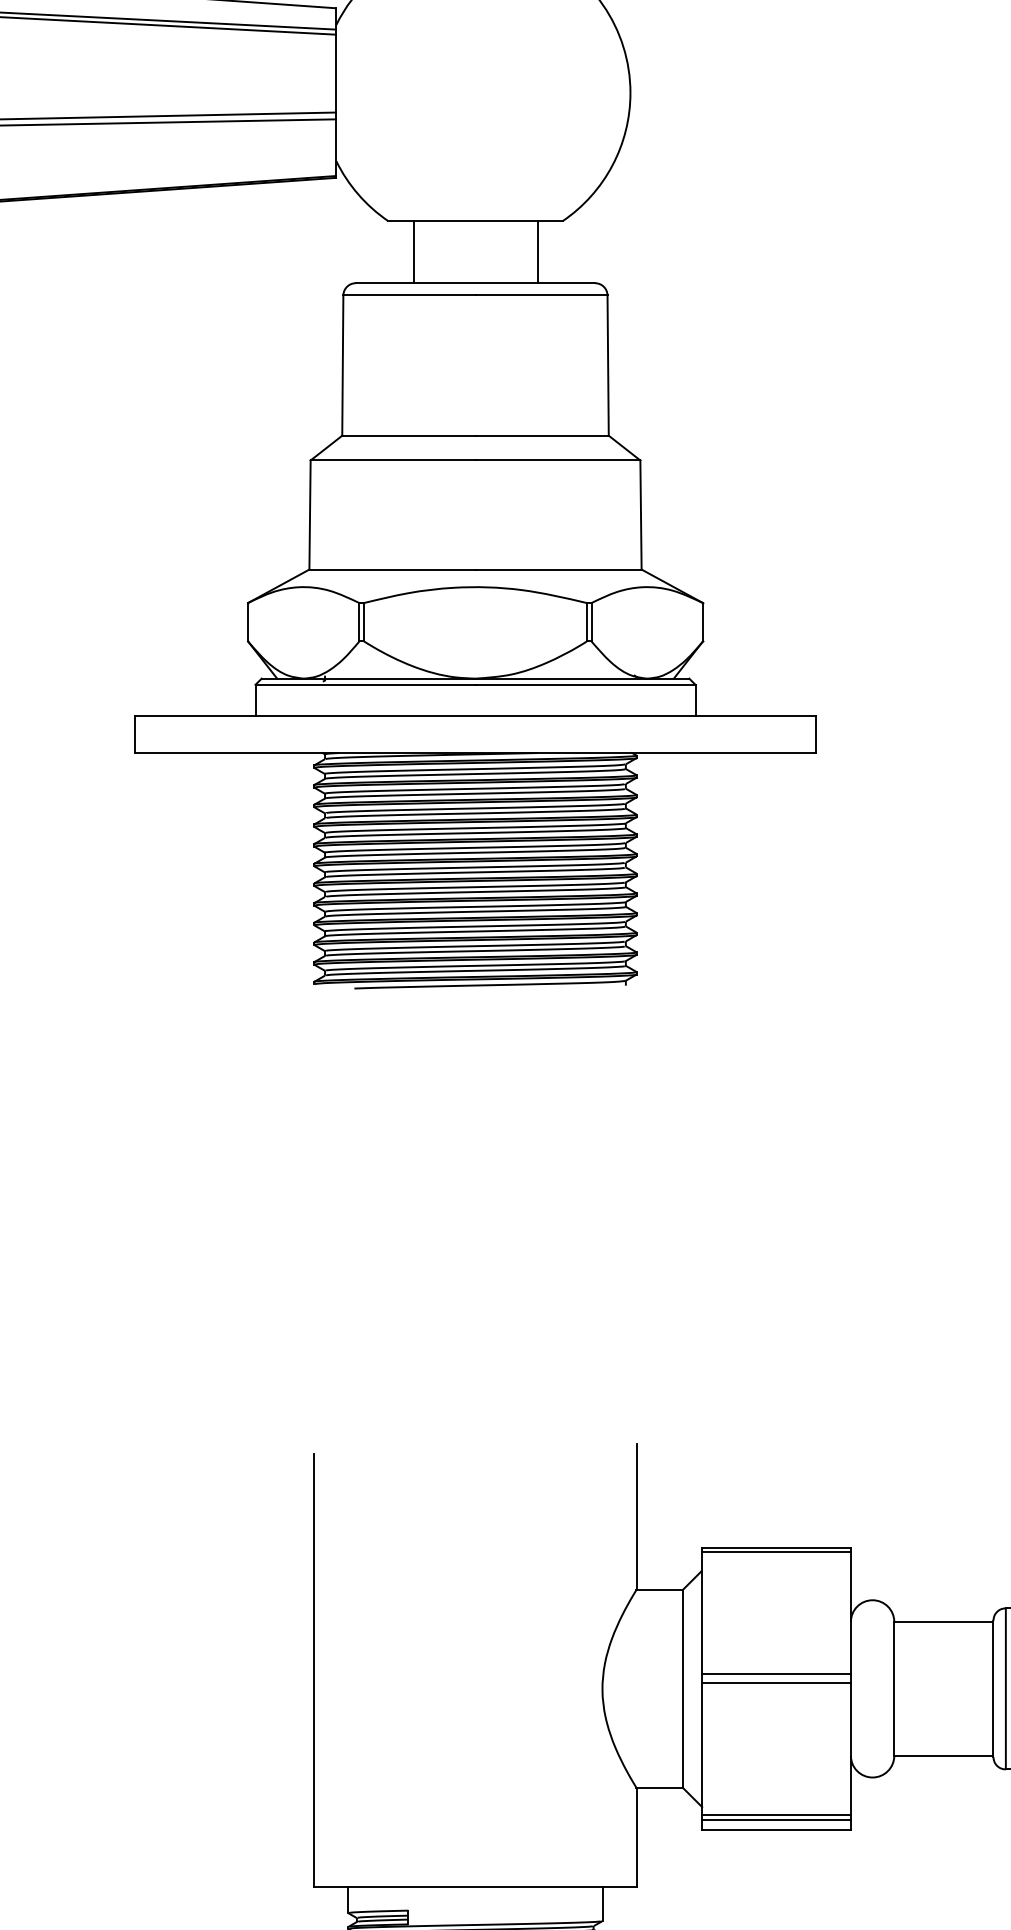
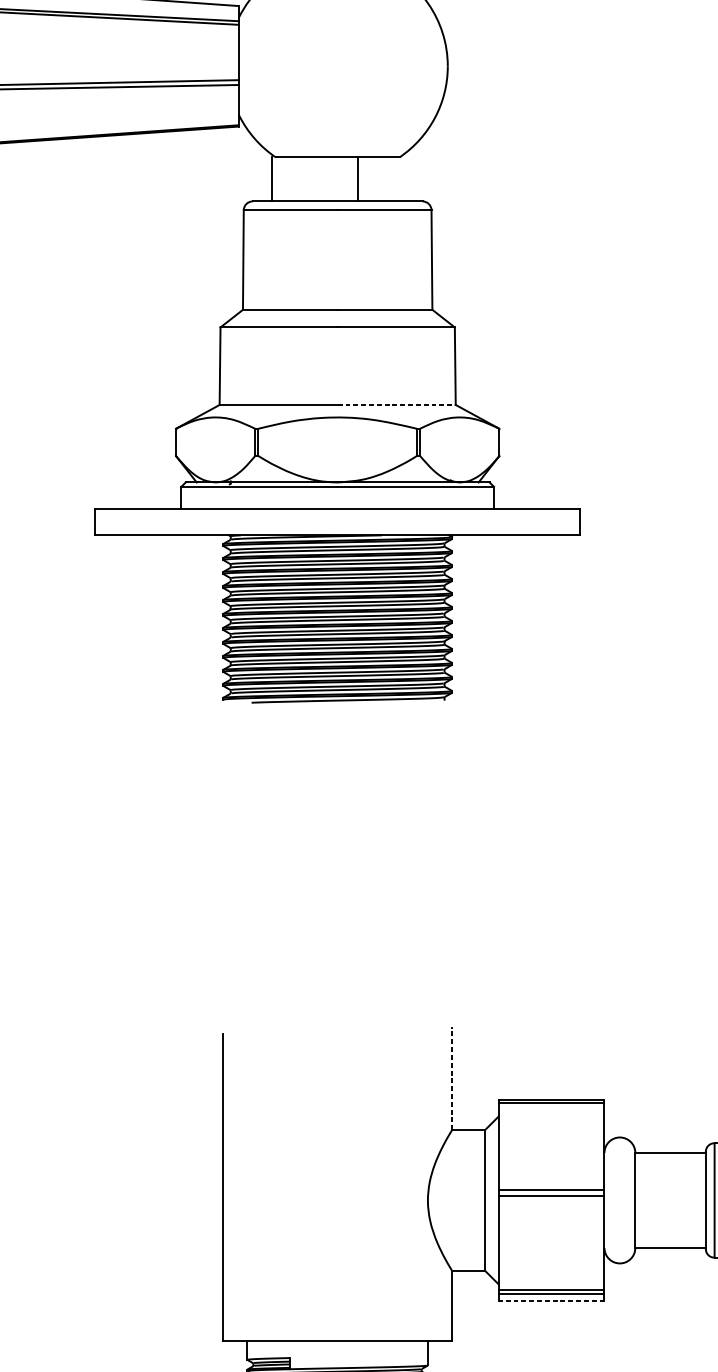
line: (413, 252) -> (271, 179), moved
line: (537, 252) -> (357, 179), moved
line: (559, 569) -> (397, 404), solid -> dashed
line: (636, 1517) -> (452, 1078), solid -> dashed
line: (776, 1829) -> (551, 1300), solid -> dashed

